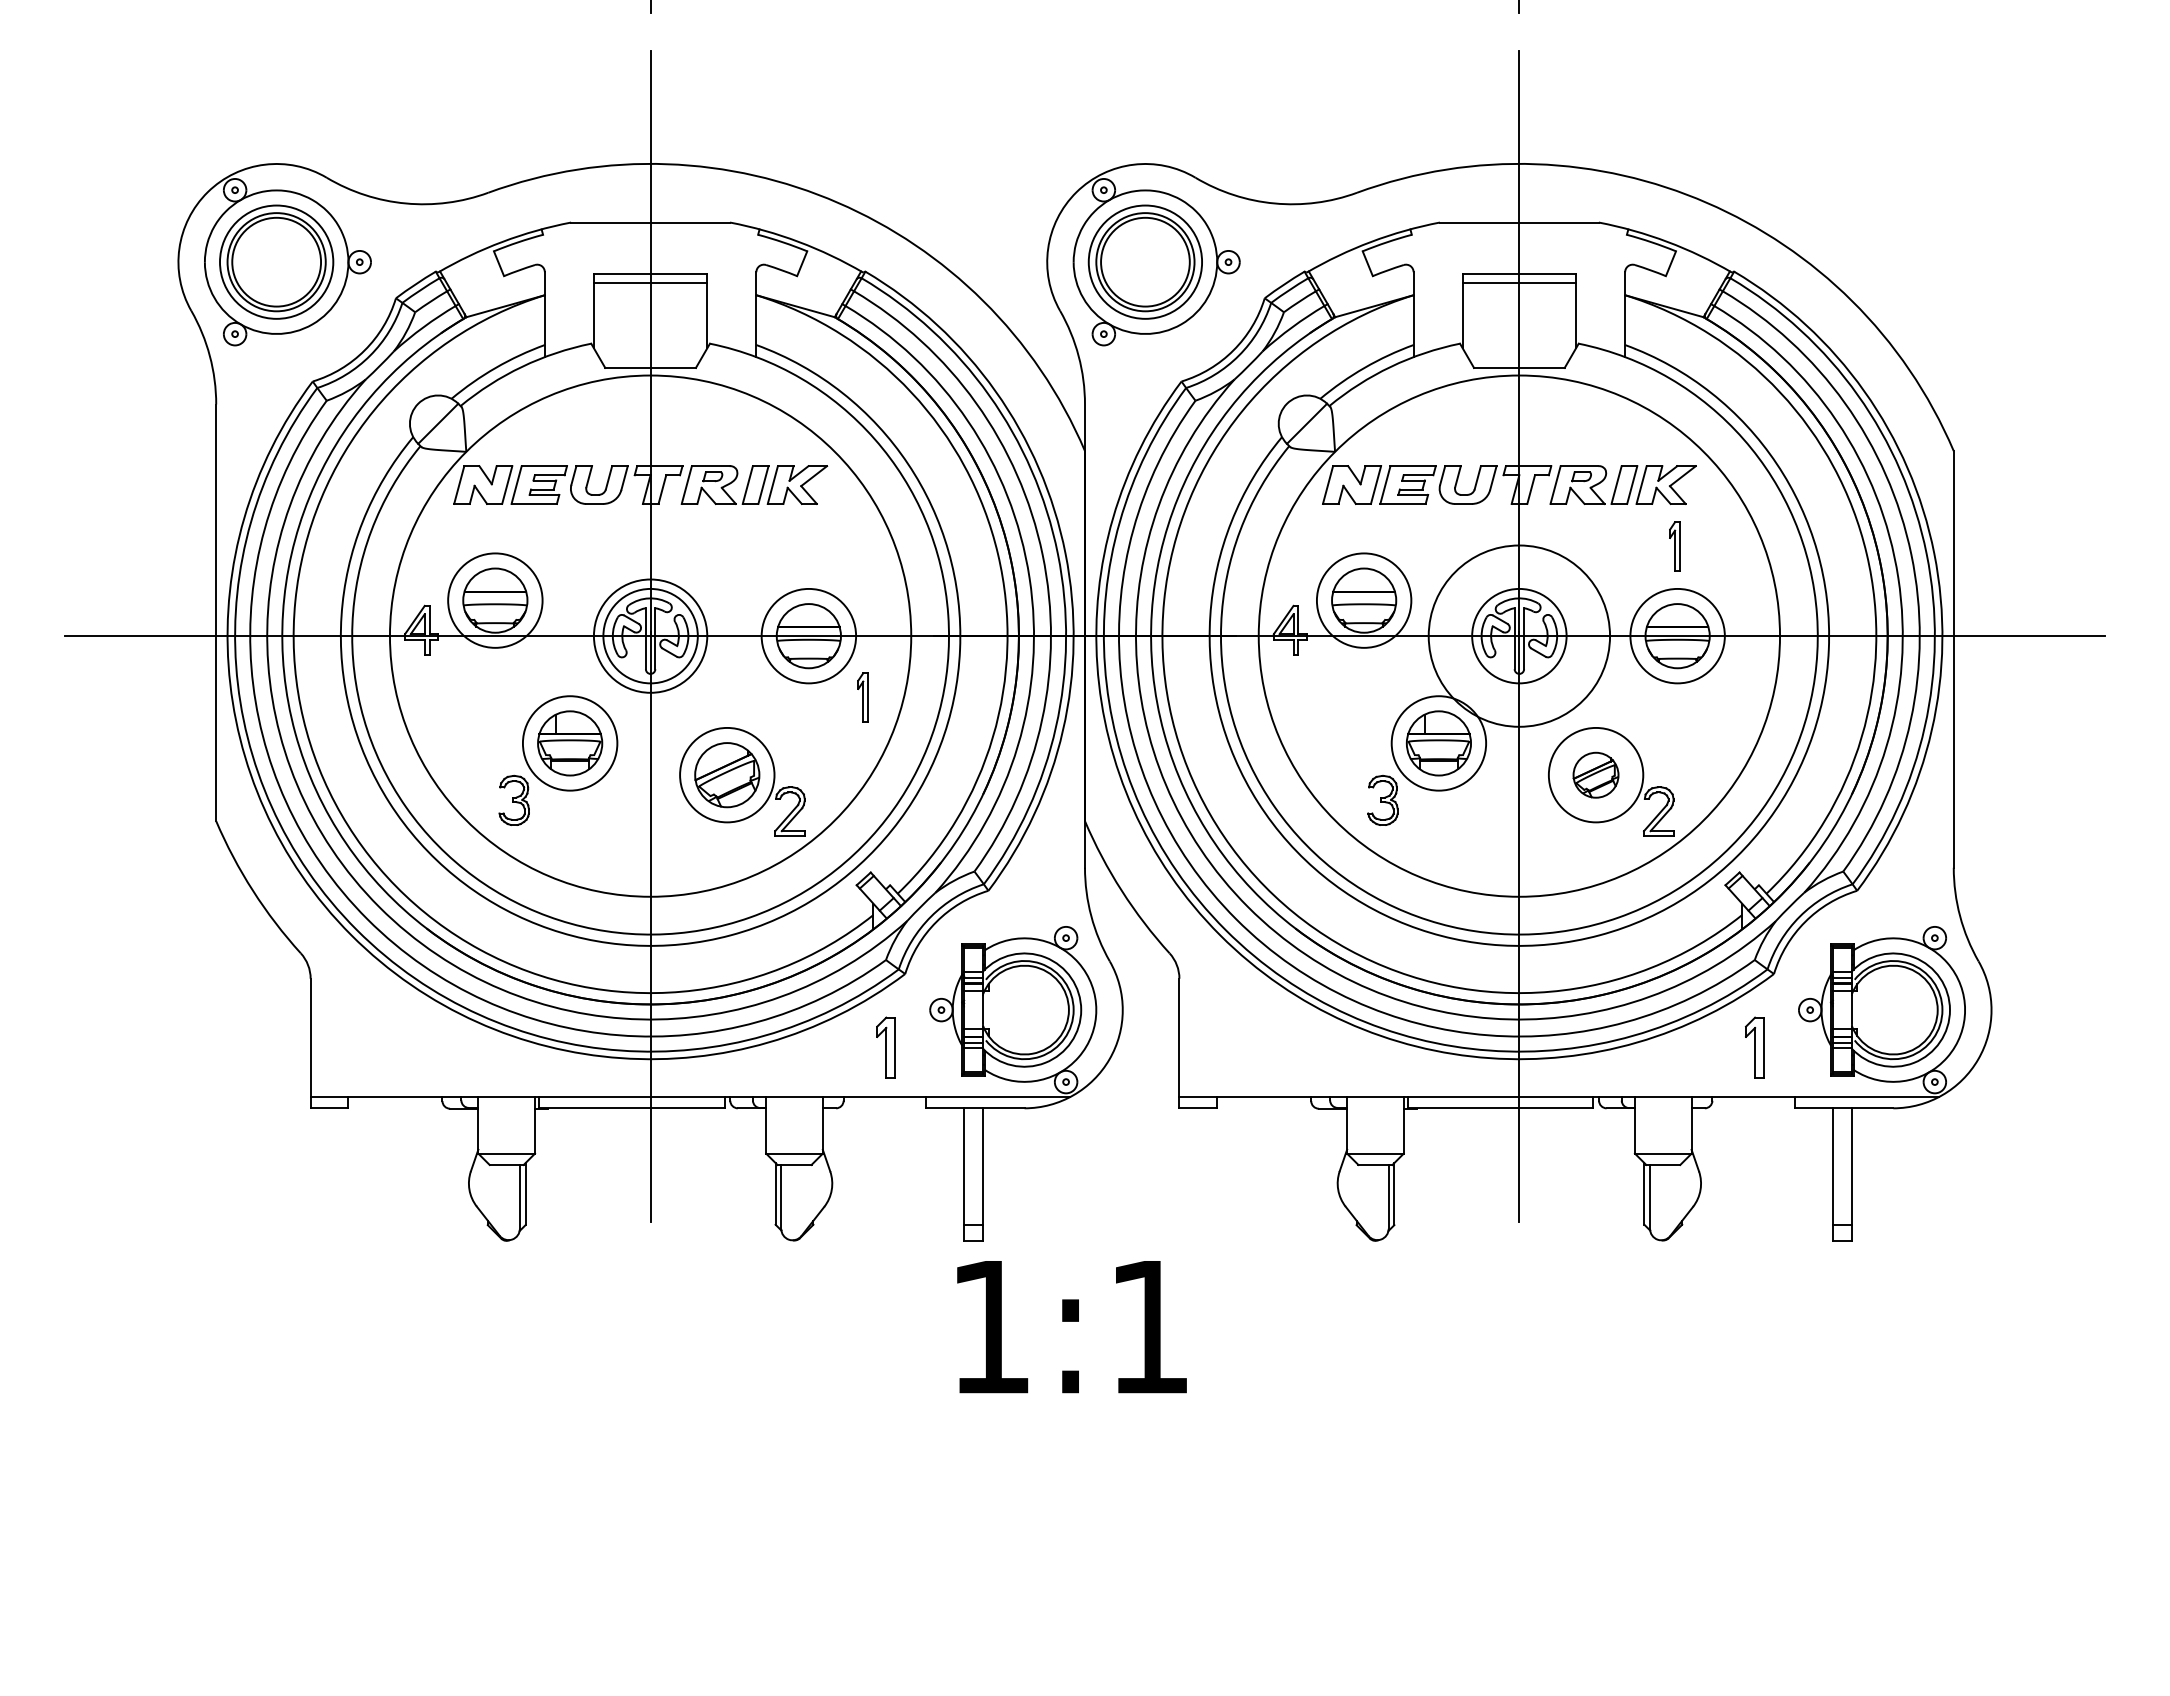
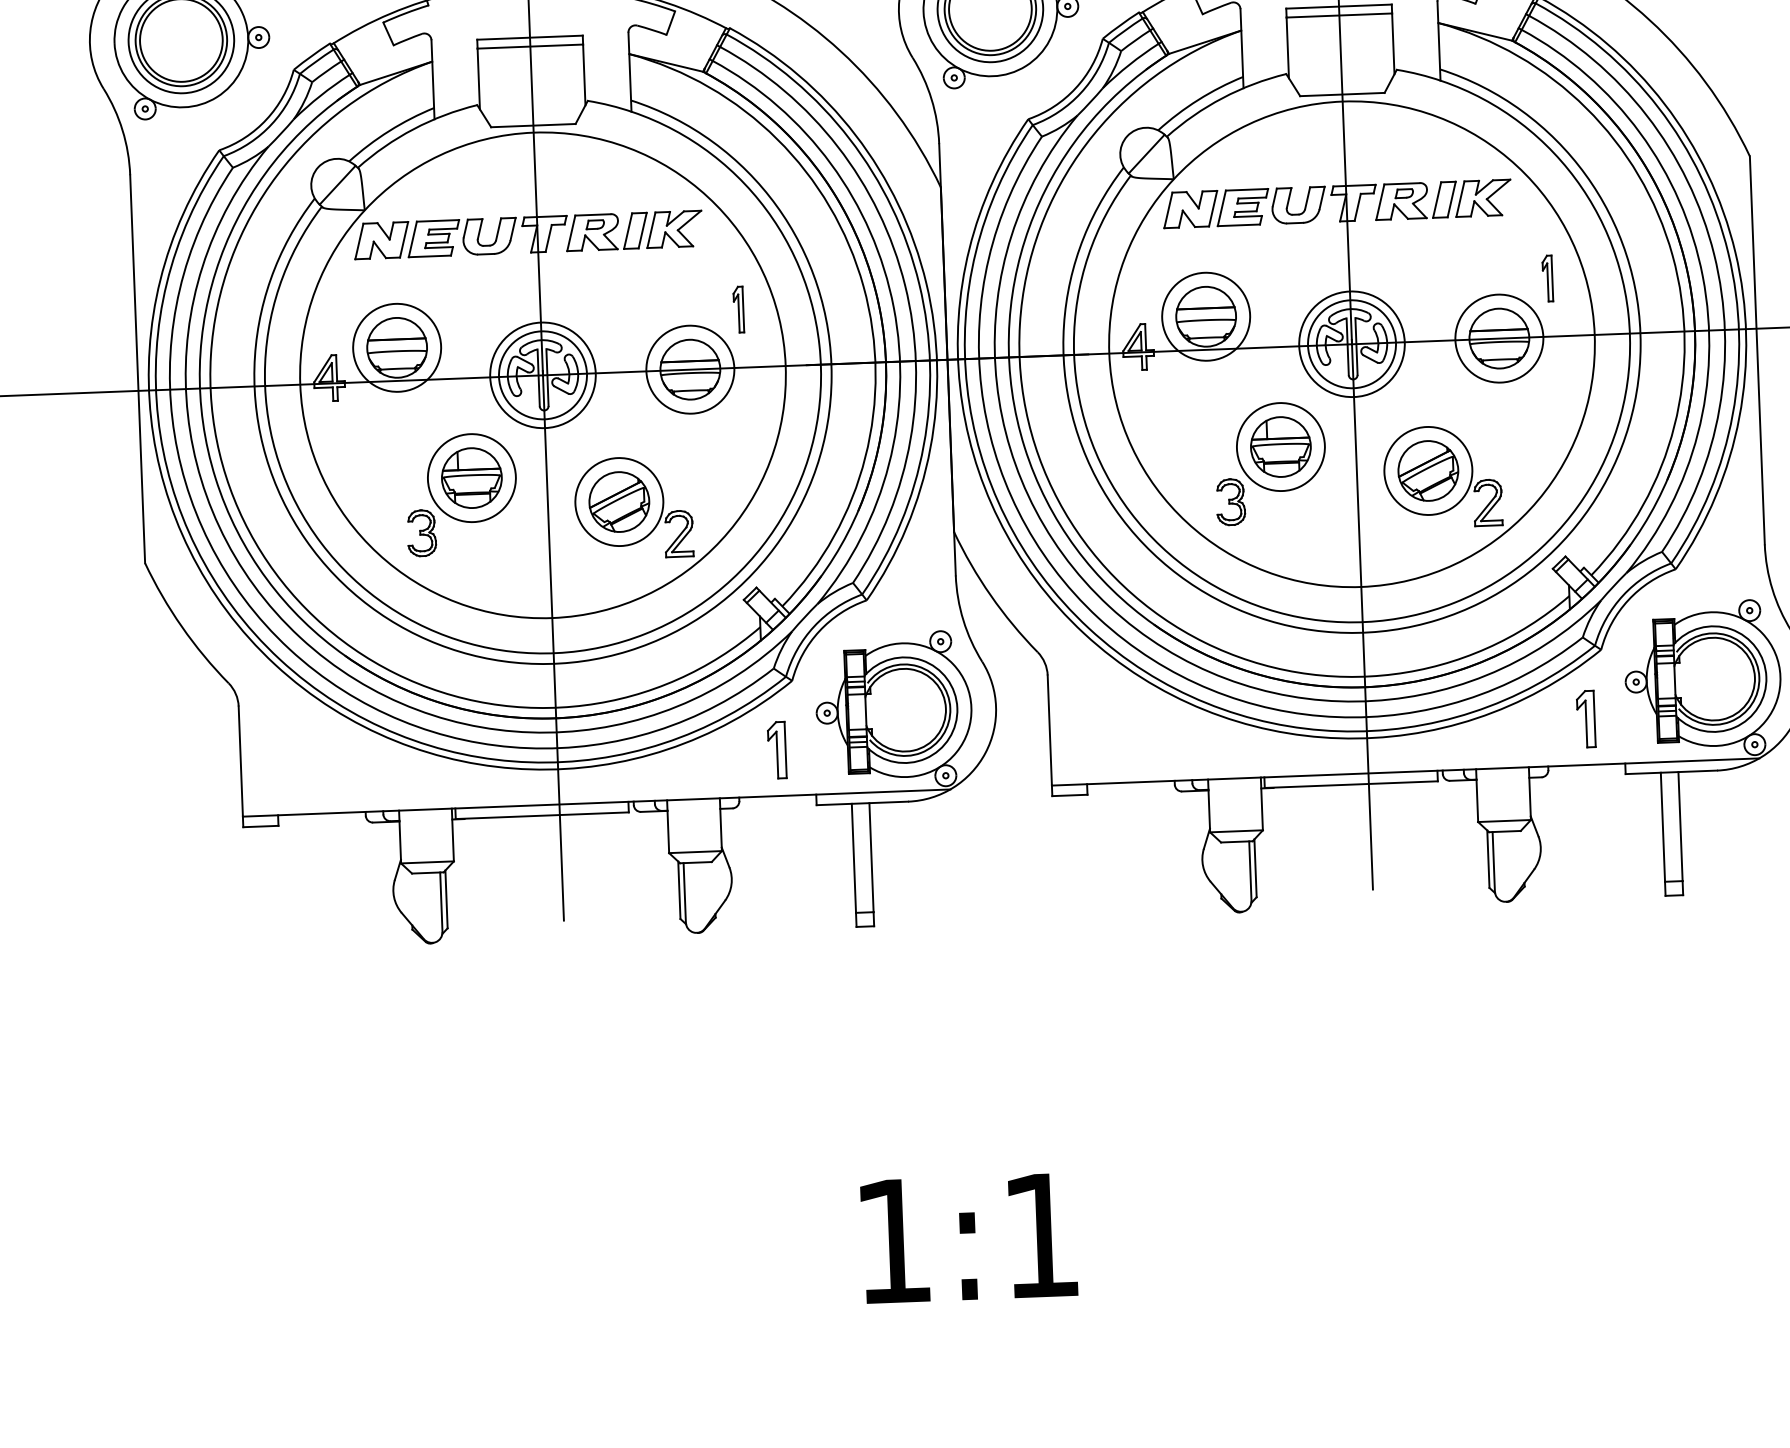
part: (1674, 546) -> (1547, 278), moved
circle: (1519, 635) -> (1352, 343), size x0.62
part: (862, 697) -> (738, 309), moved
part: (1595, 775) -> (1427, 471), size x1.43
text: (1071, 1327) -> (968, 1238), moved

